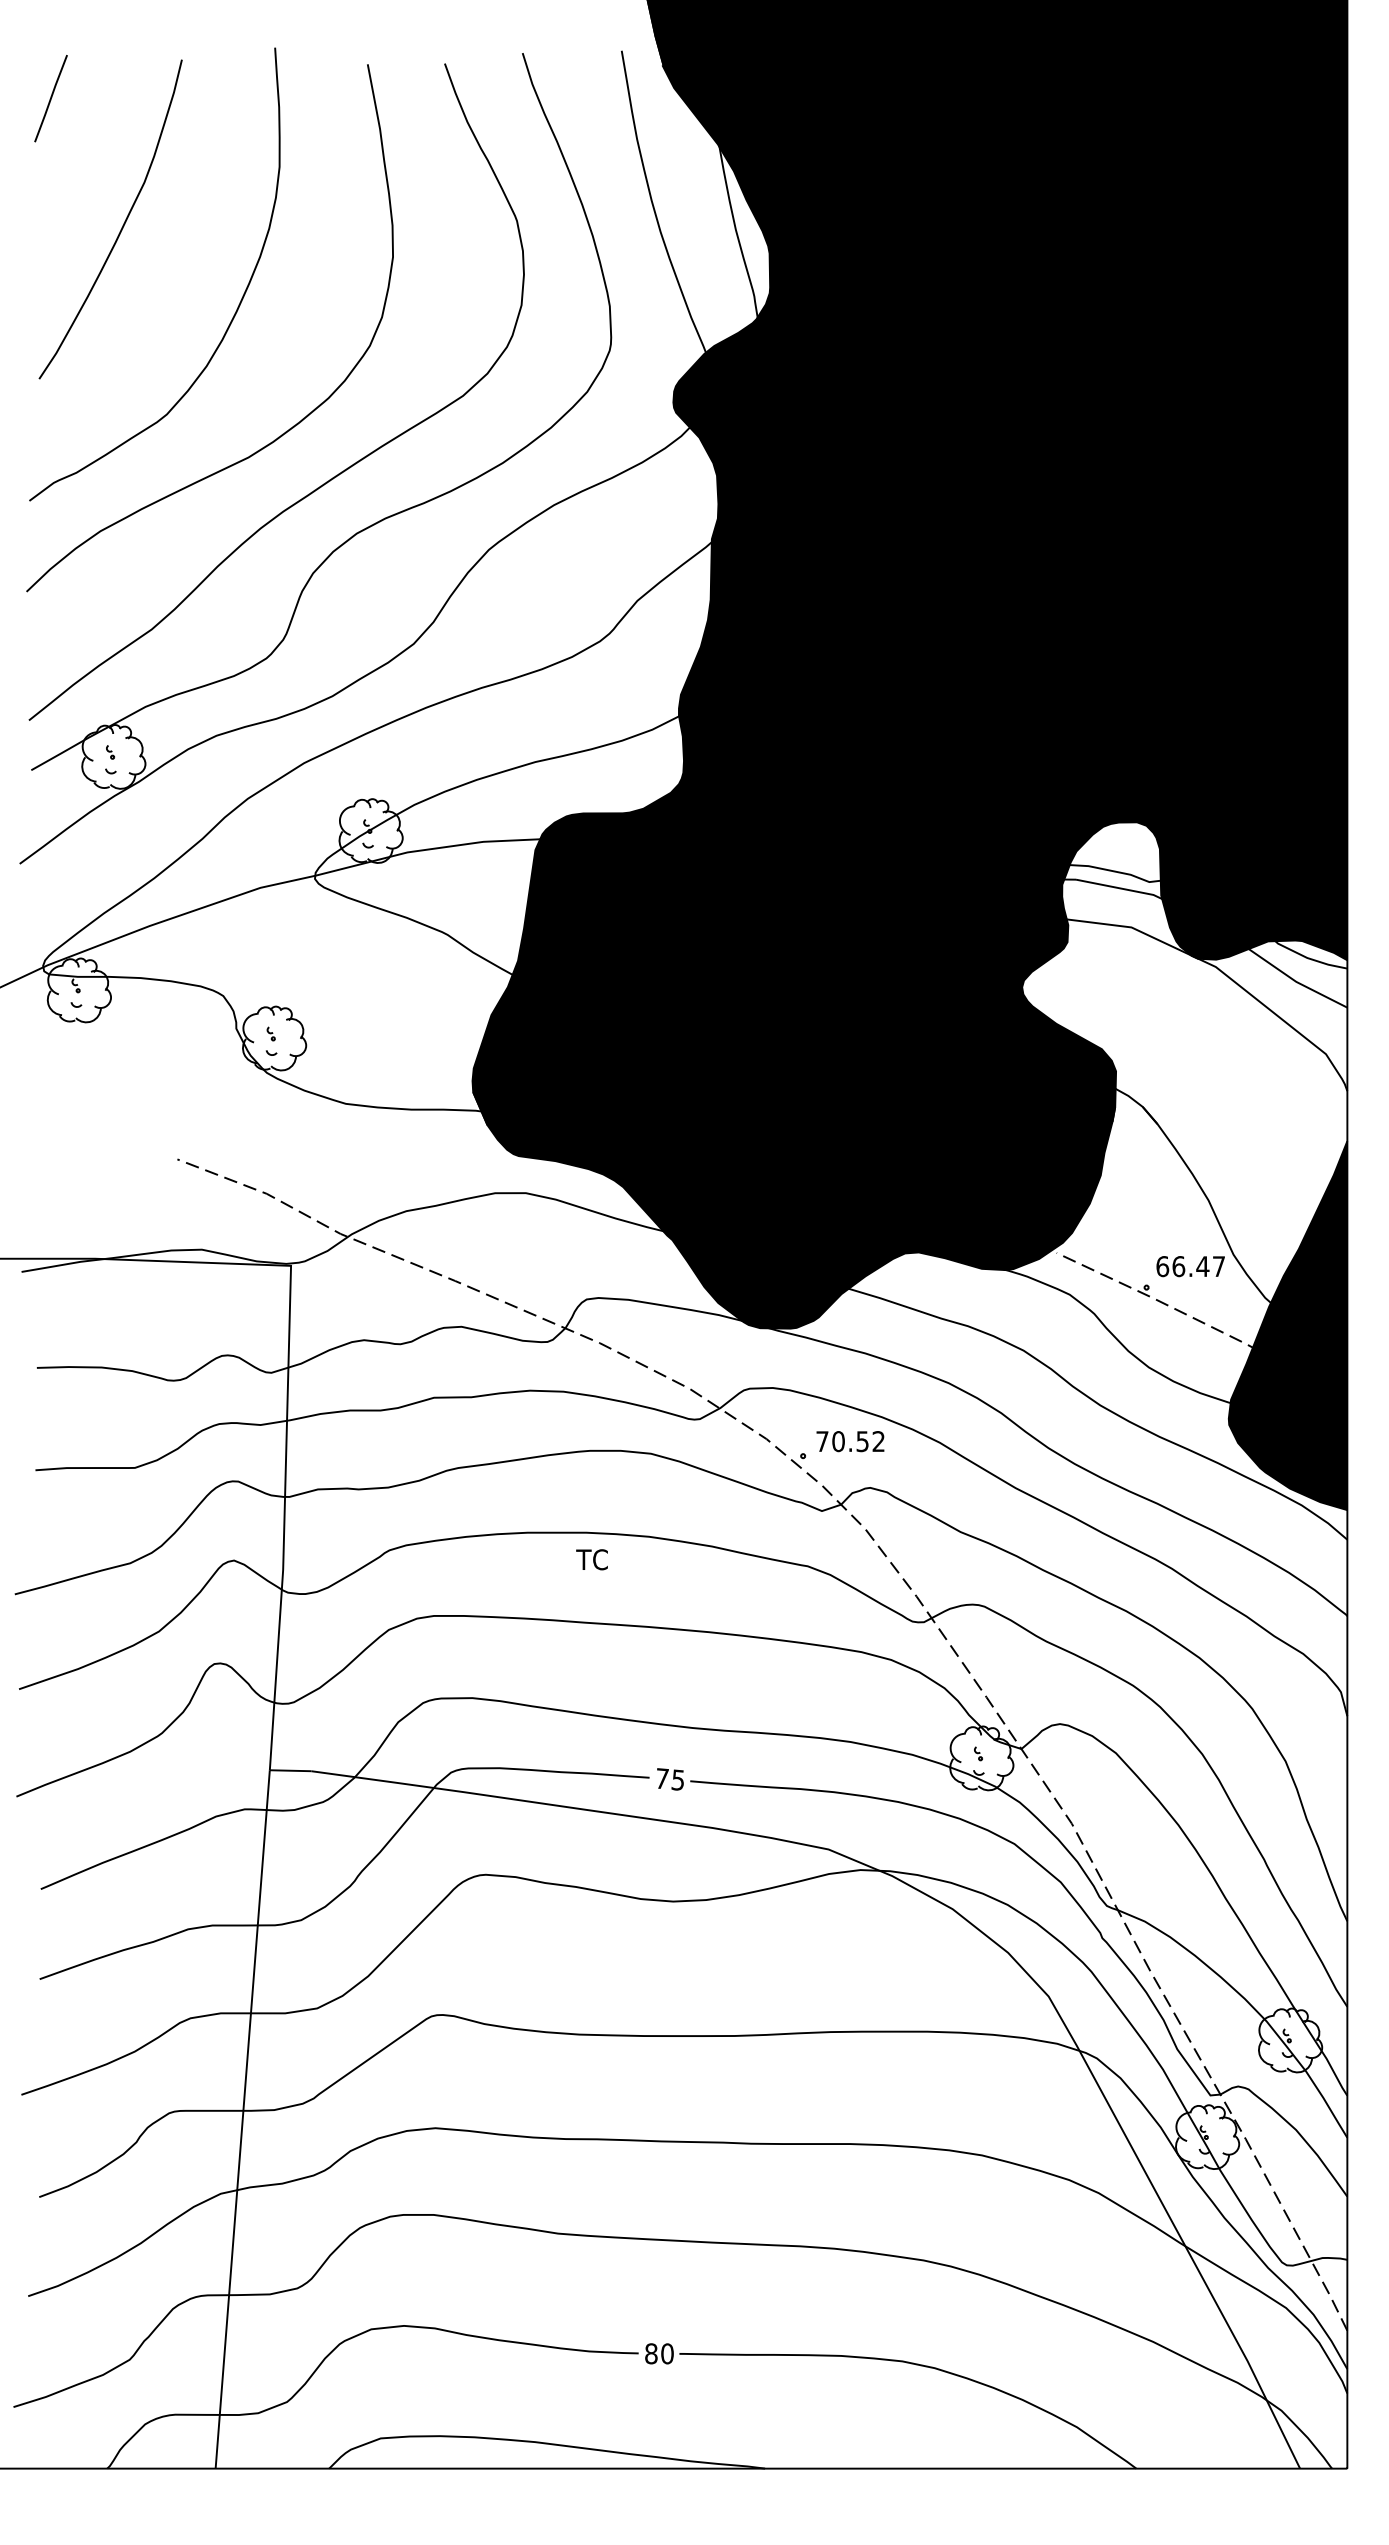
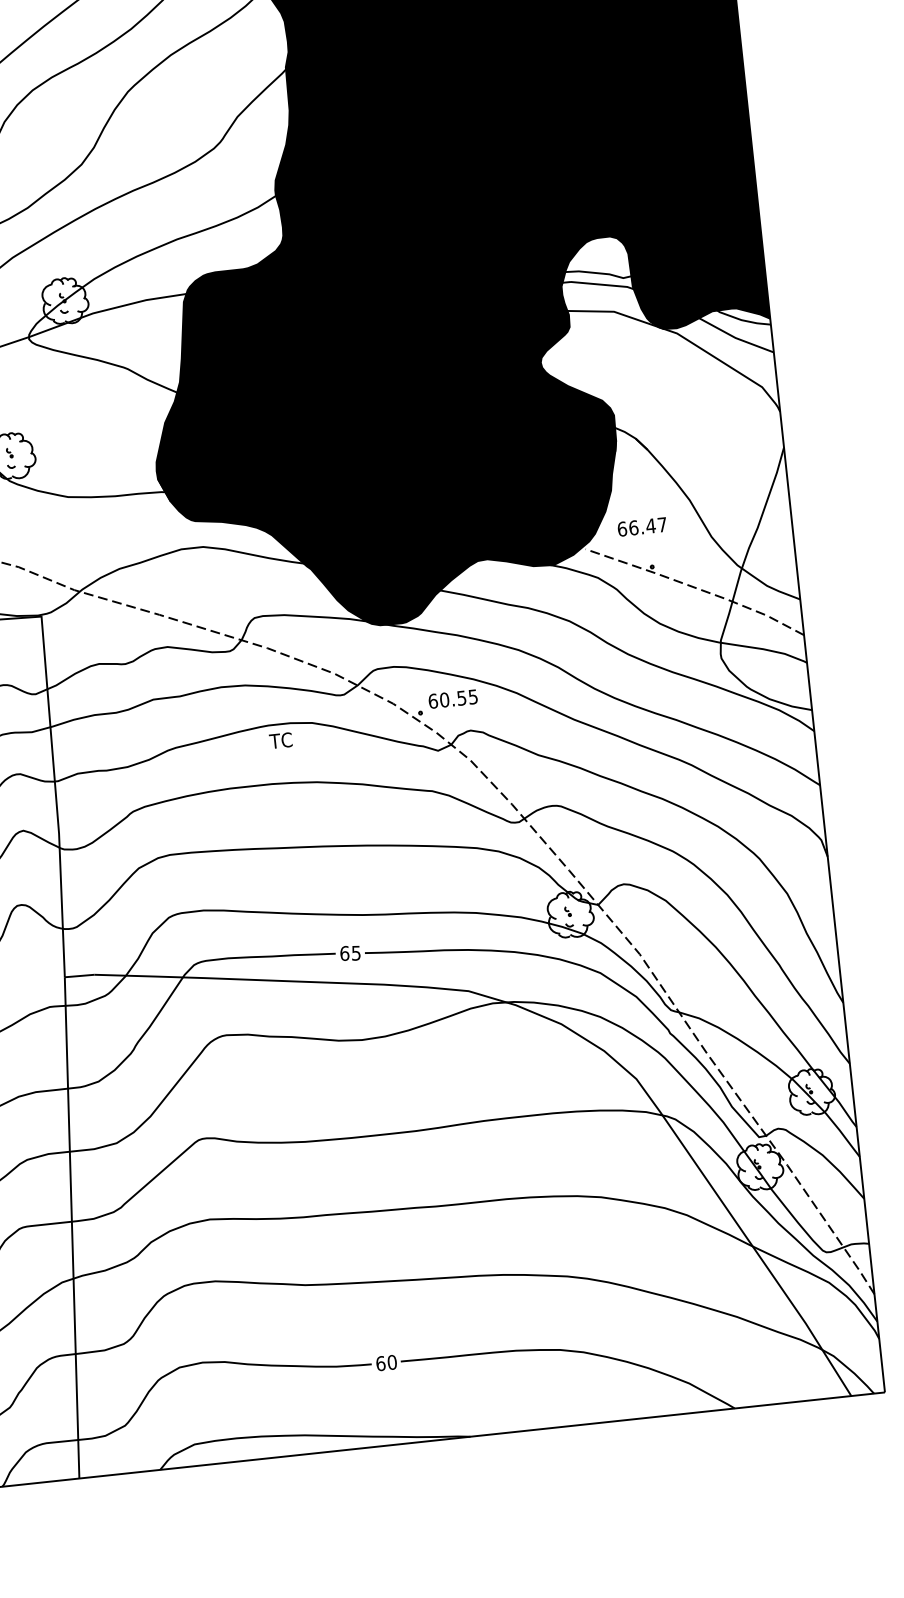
text: (1190, 1266) -> (642, 526), moved
fill: (1287, 1325) -> (755, 583), removed
text: (850, 1441) -> (453, 699), 70.52 -> 60.55
text: (591, 1559) -> (280, 740), moved
text: (662, 1778) -> (344, 953), 75 -> 65
text: (651, 2353) -> (380, 1363), 80 -> 60

